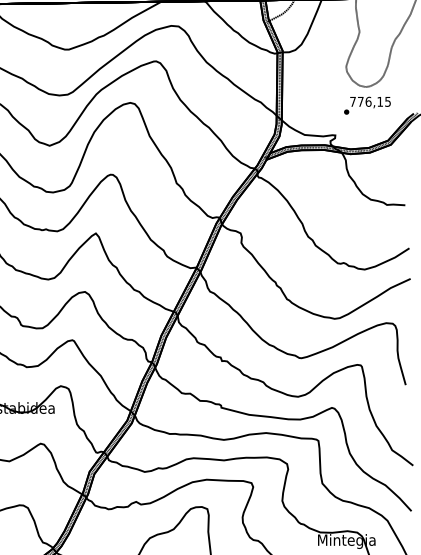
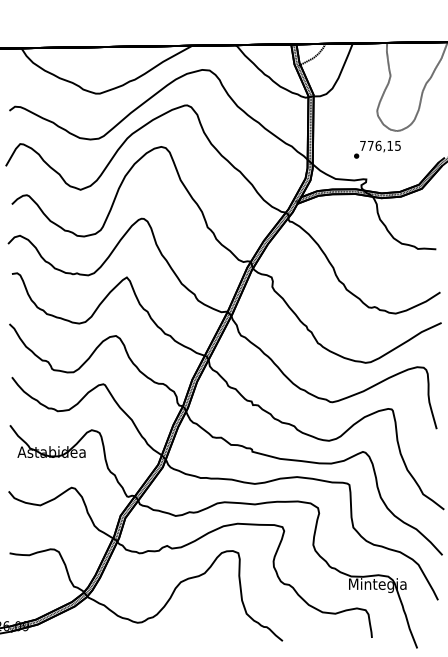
text: (367, 105) -> (377, 149), moved

